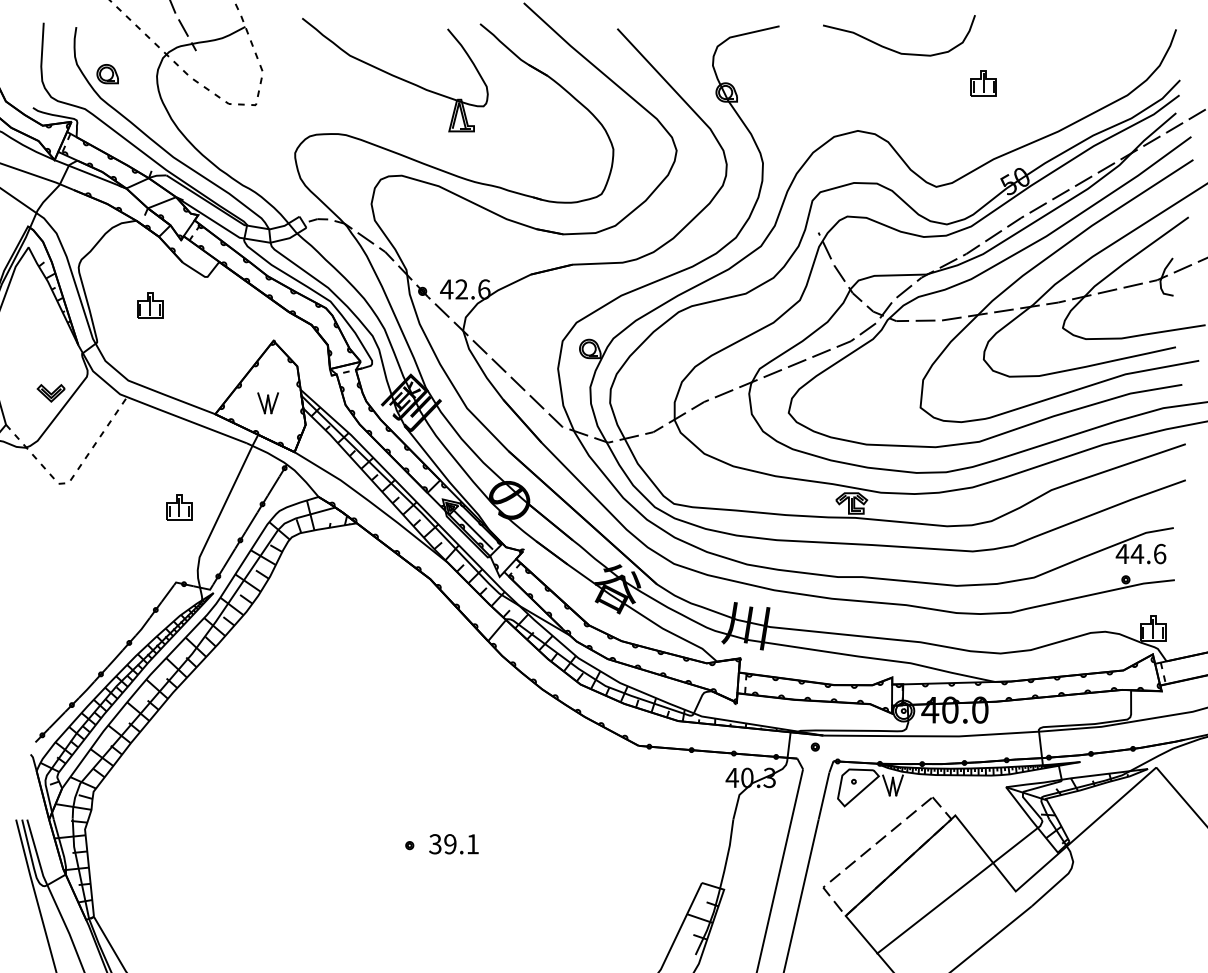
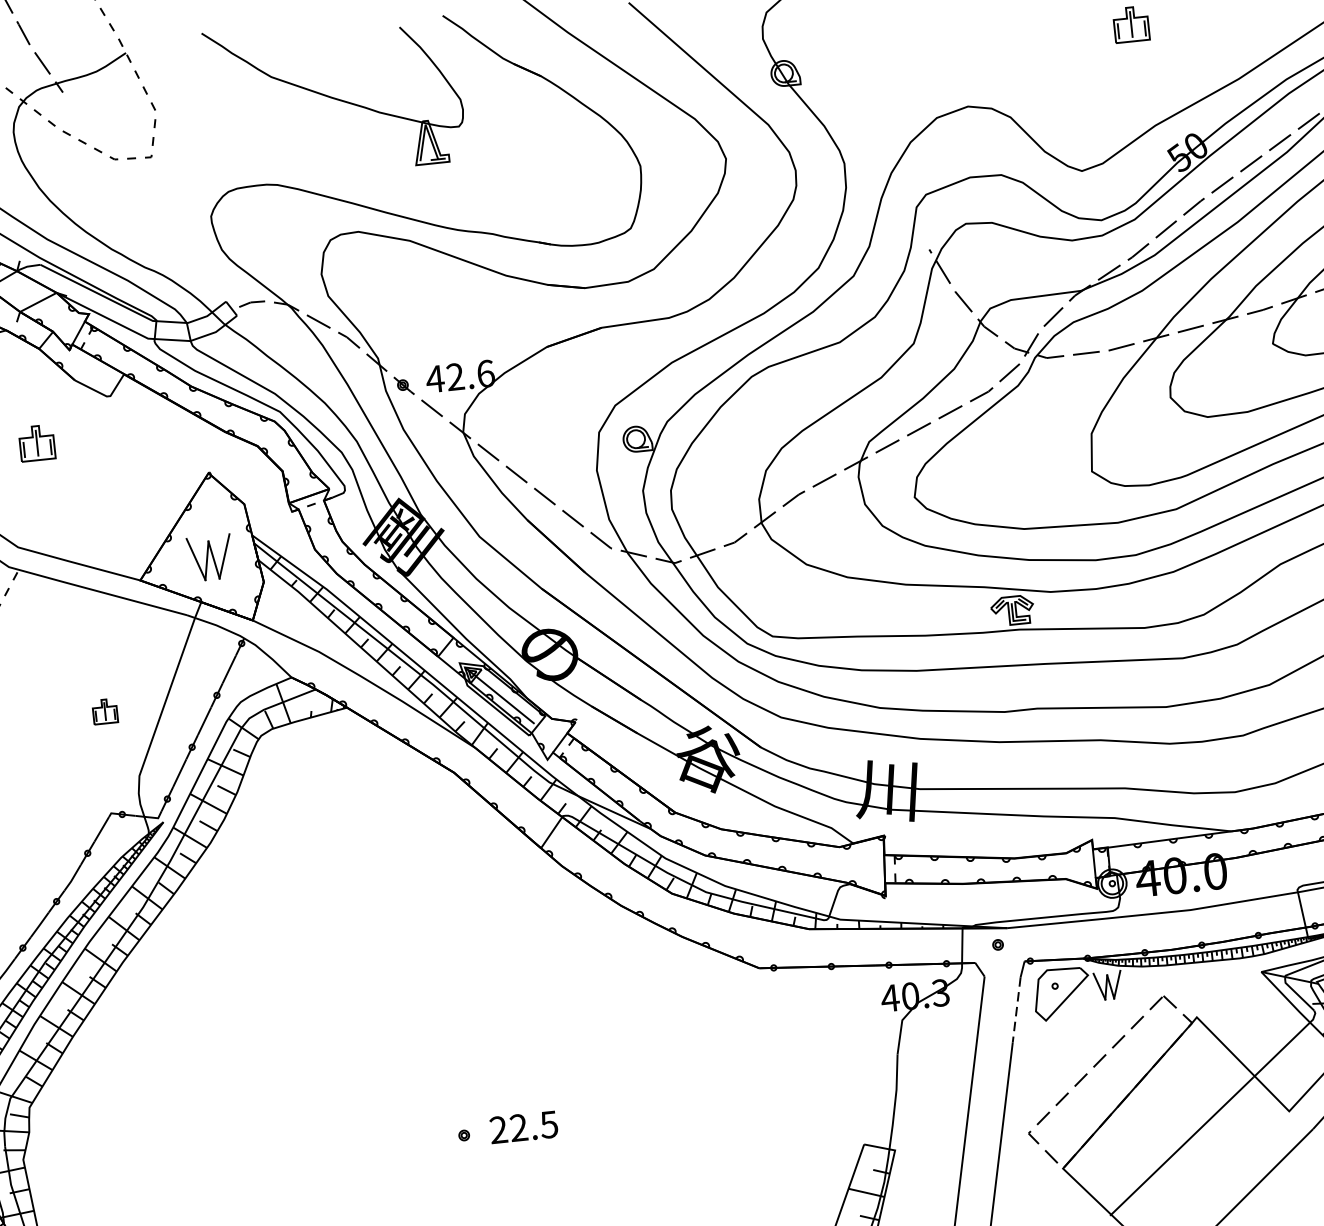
part: (267, 403) -> (209, 558), size x1.6
part: (179, 507) -> (105, 711), size x0.7
line: (823, 796) -> (1016, 1010), solid -> dashed
text: (453, 844) -> (523, 1127), 39.1 -> 22.5

